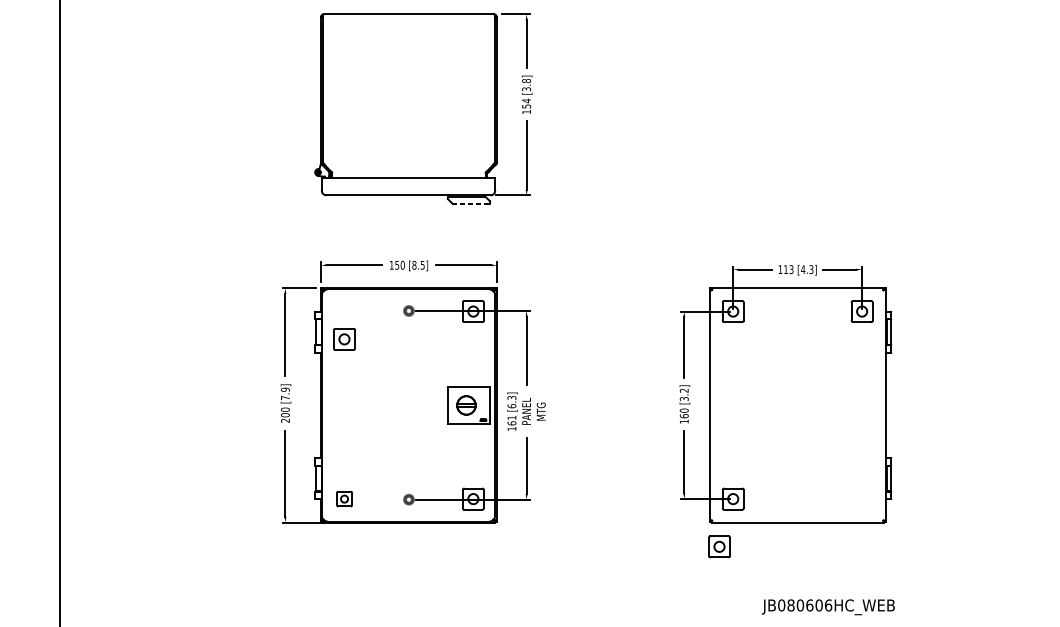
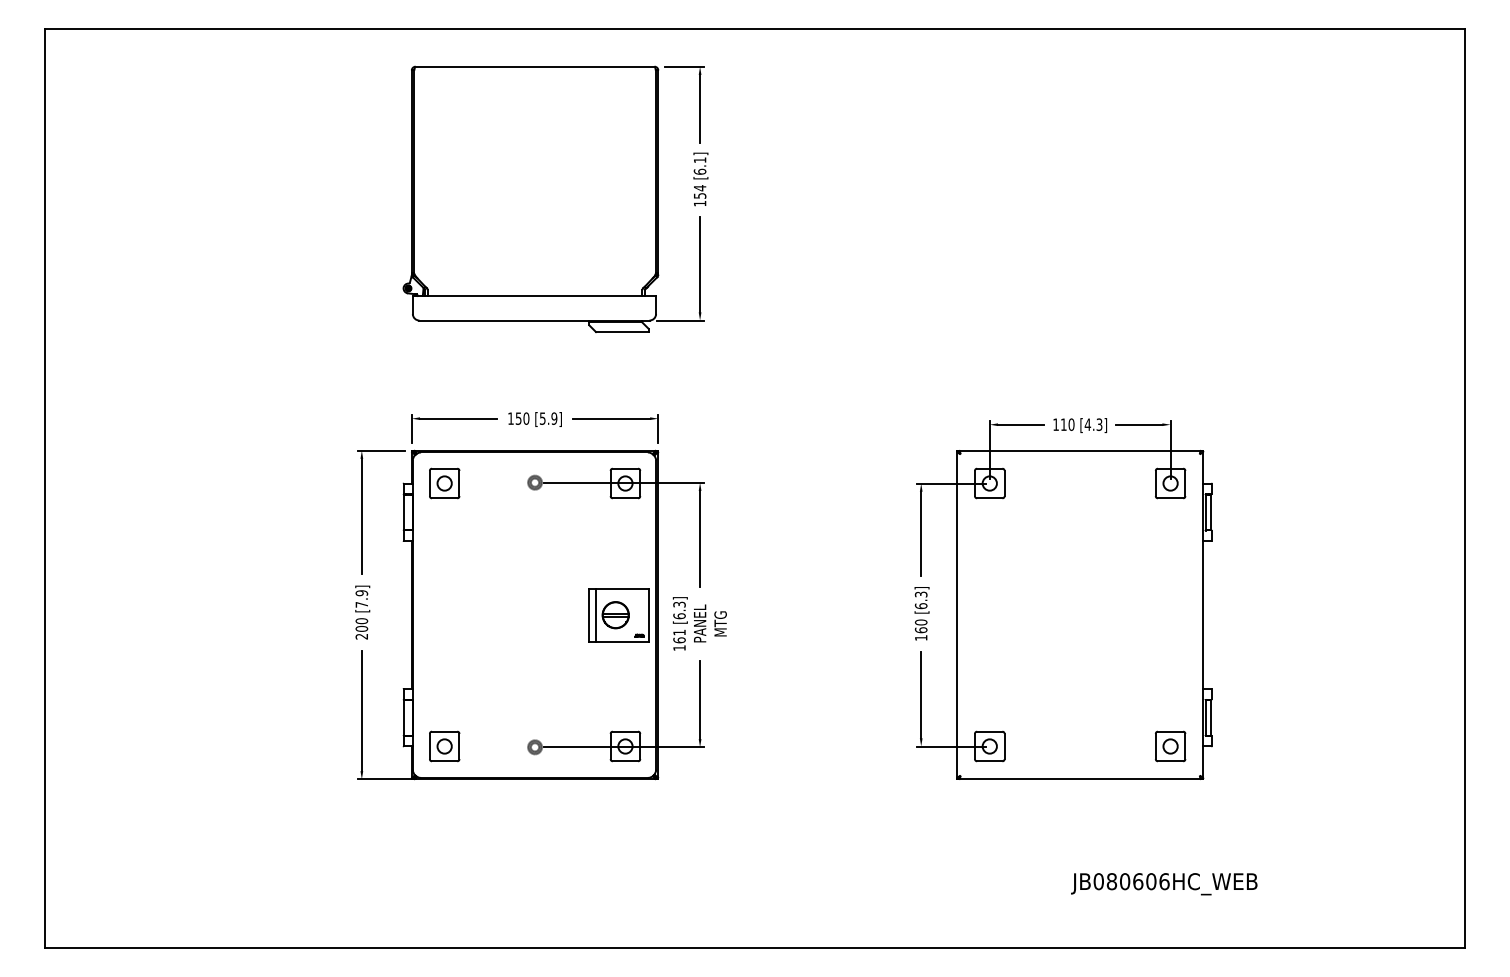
text: (526, 84) -> (699, 165), [3.8] -> [6.1]
line: (471, 203) -> (622, 332), dashed -> solid
text: (418, 265) -> (548, 418), [8.5] -> [5.9]
text: (791, 269) -> (1071, 424), 113 -> 110
part: (344, 339) -> (444, 483), moved
text: (683, 394) -> (920, 600), [3.2] -> [6.3]
line: (452, 404) -> (596, 614), added
part: (344, 499) -> (444, 746), size x1.43
part: (719, 546) -> (1170, 746), moved
text: (828, 607) -> (1164, 884), moved

